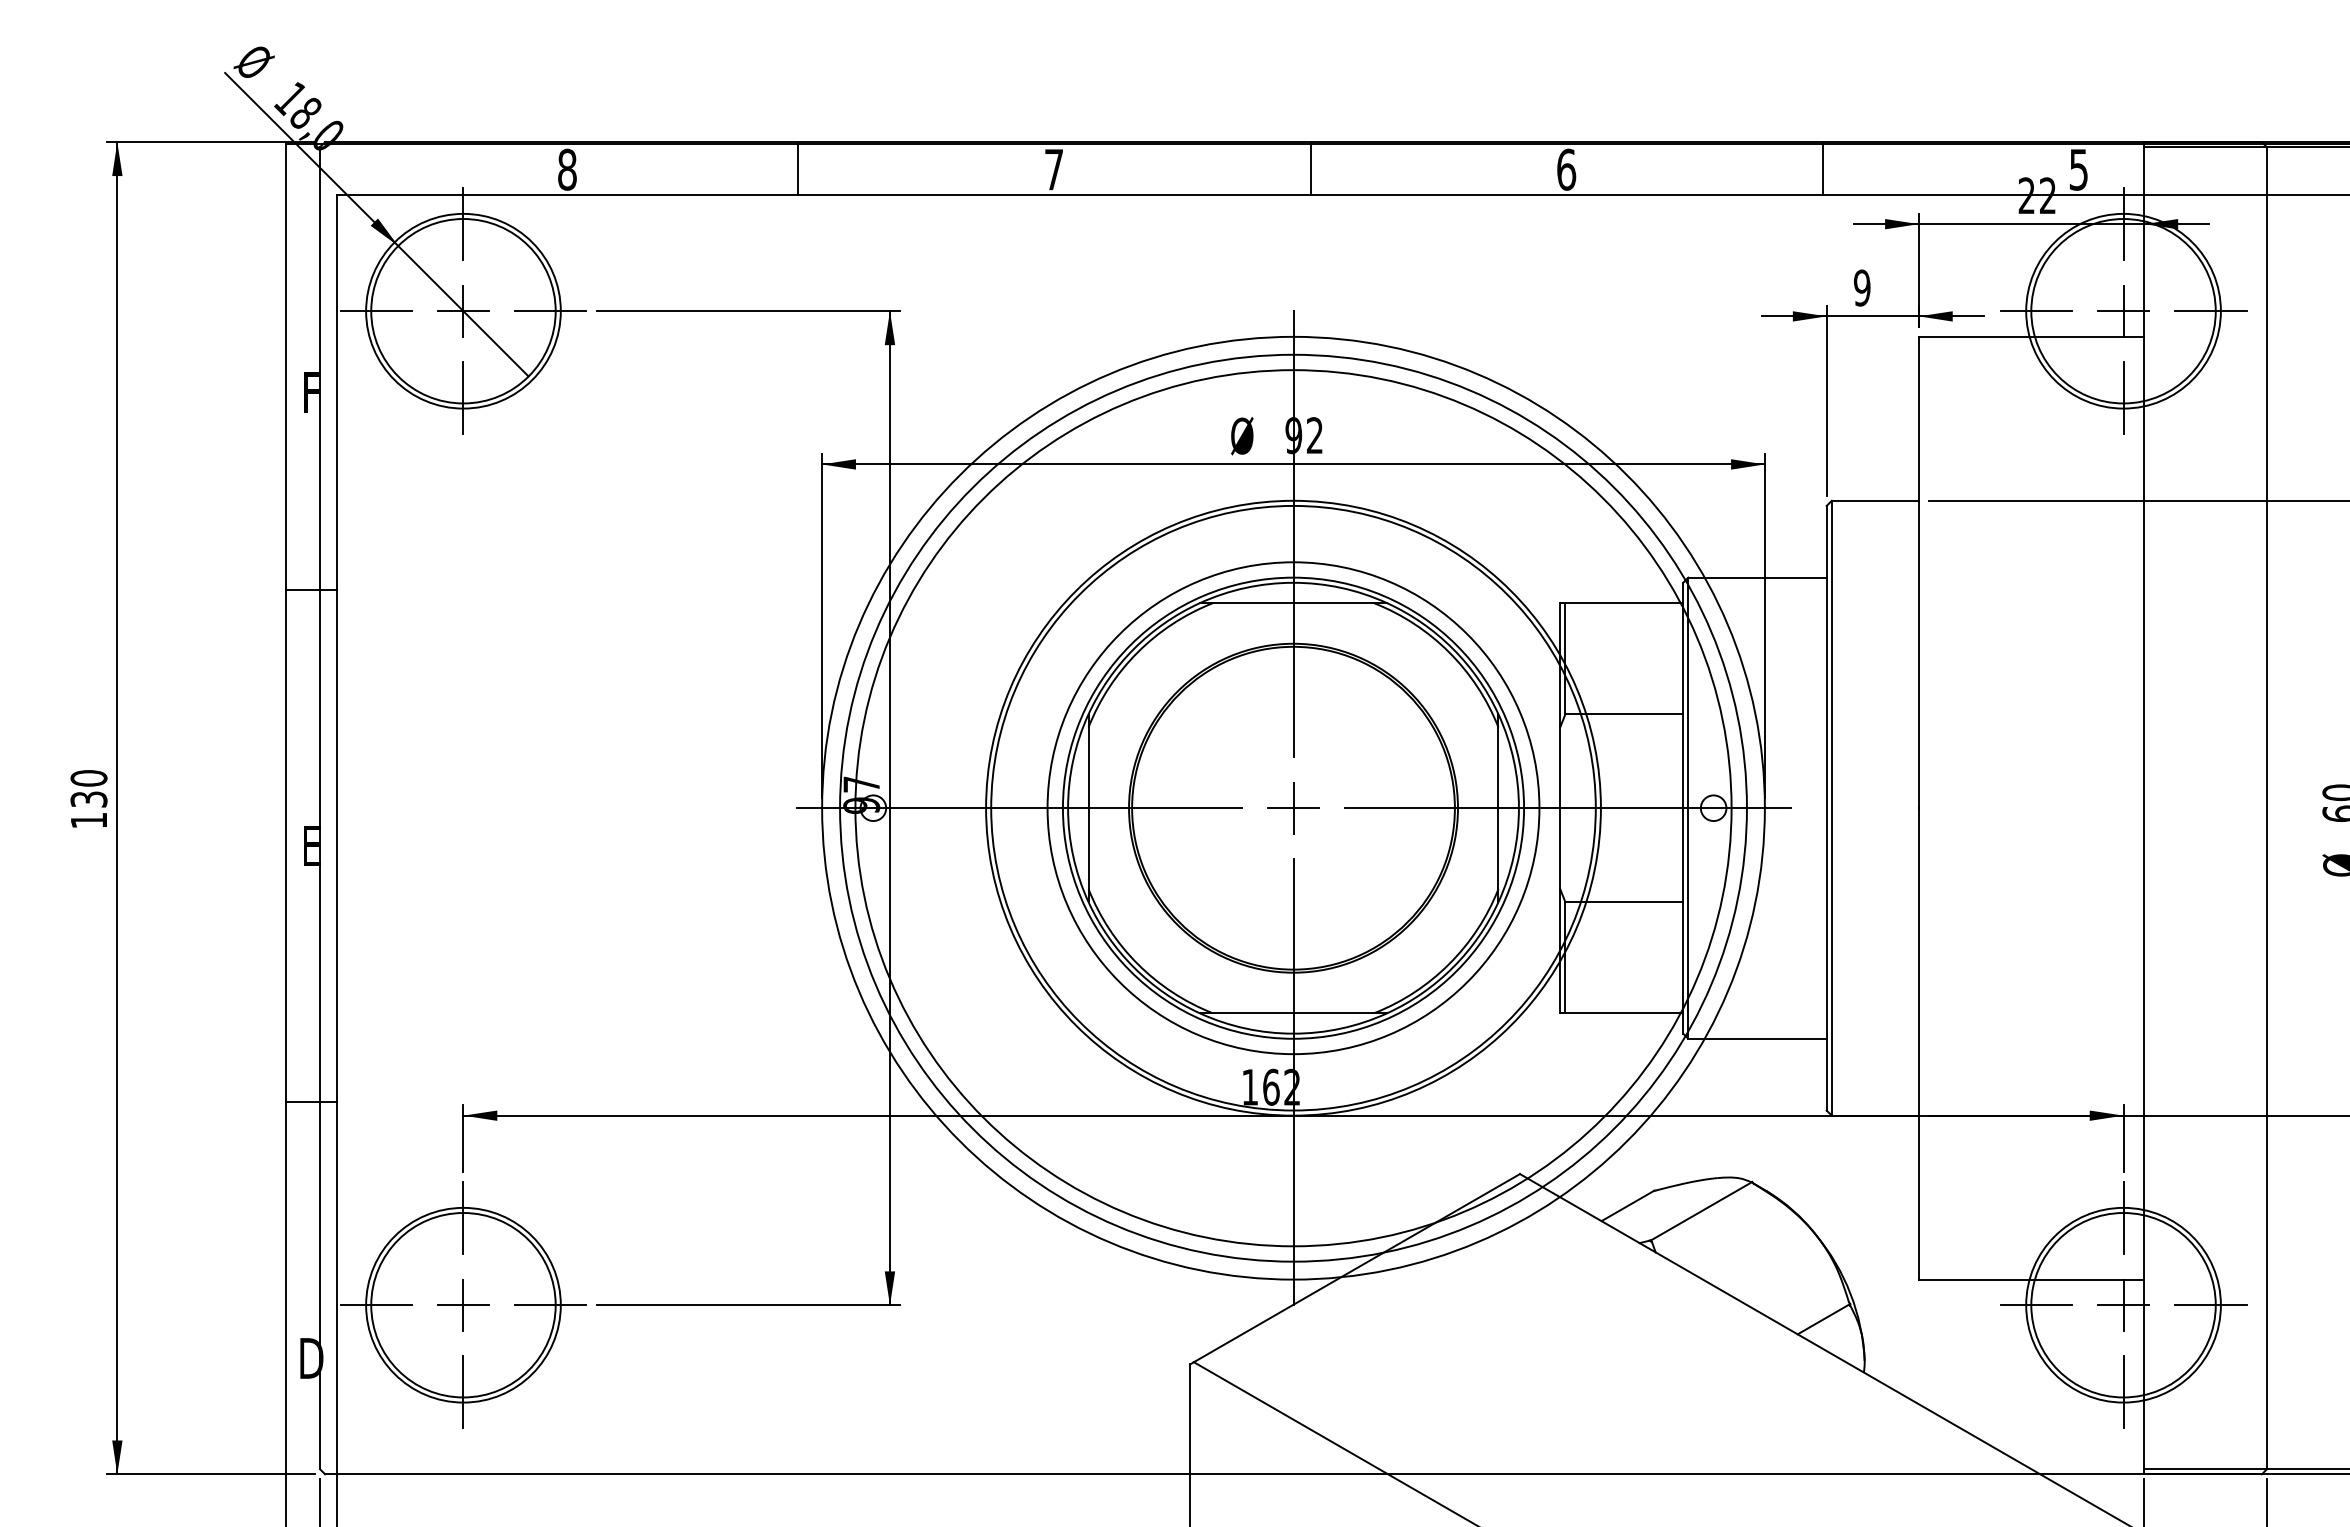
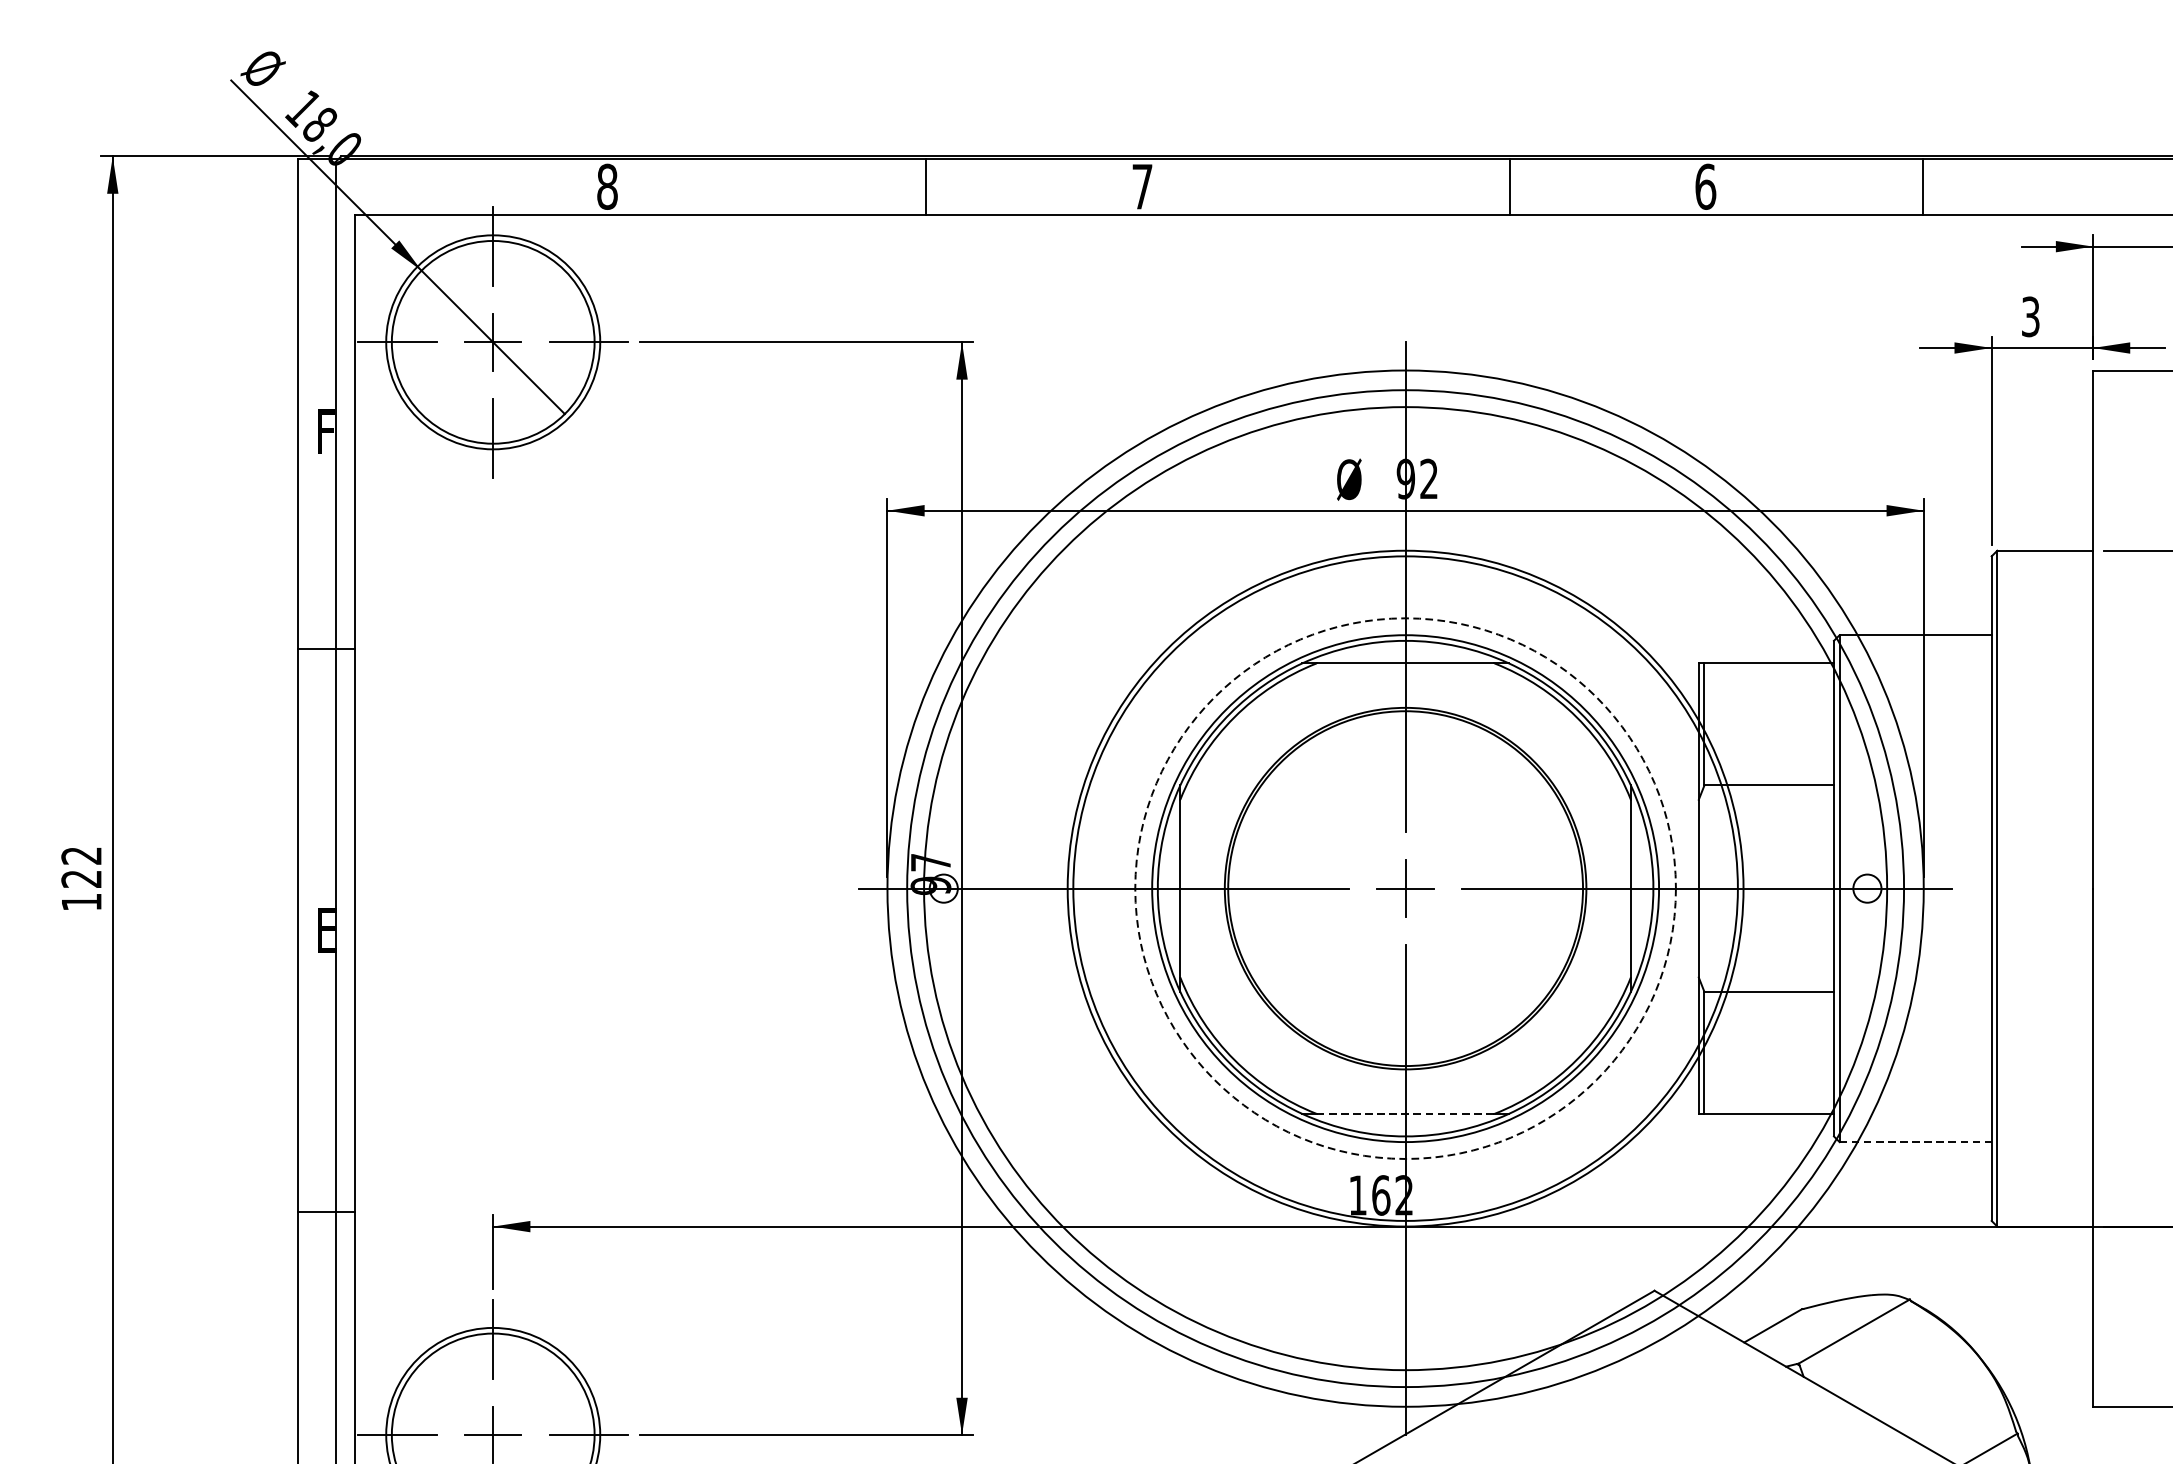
line: (798, 169) -> (926, 186), moved
line: (1310, 169) -> (1510, 186), moved
line: (1823, 169) -> (1923, 186), moved
text: (1861, 287) -> (2029, 316), 9 -> 3
text: (88, 788) -> (81, 866), 130 -> 122
circle: (1293, 808) -> (1405, 888), solid -> dashed
line: (1293, 1013) -> (1405, 1114), solid -> dashed
line: (1758, 1038) -> (1916, 1141), solid -> dashed

